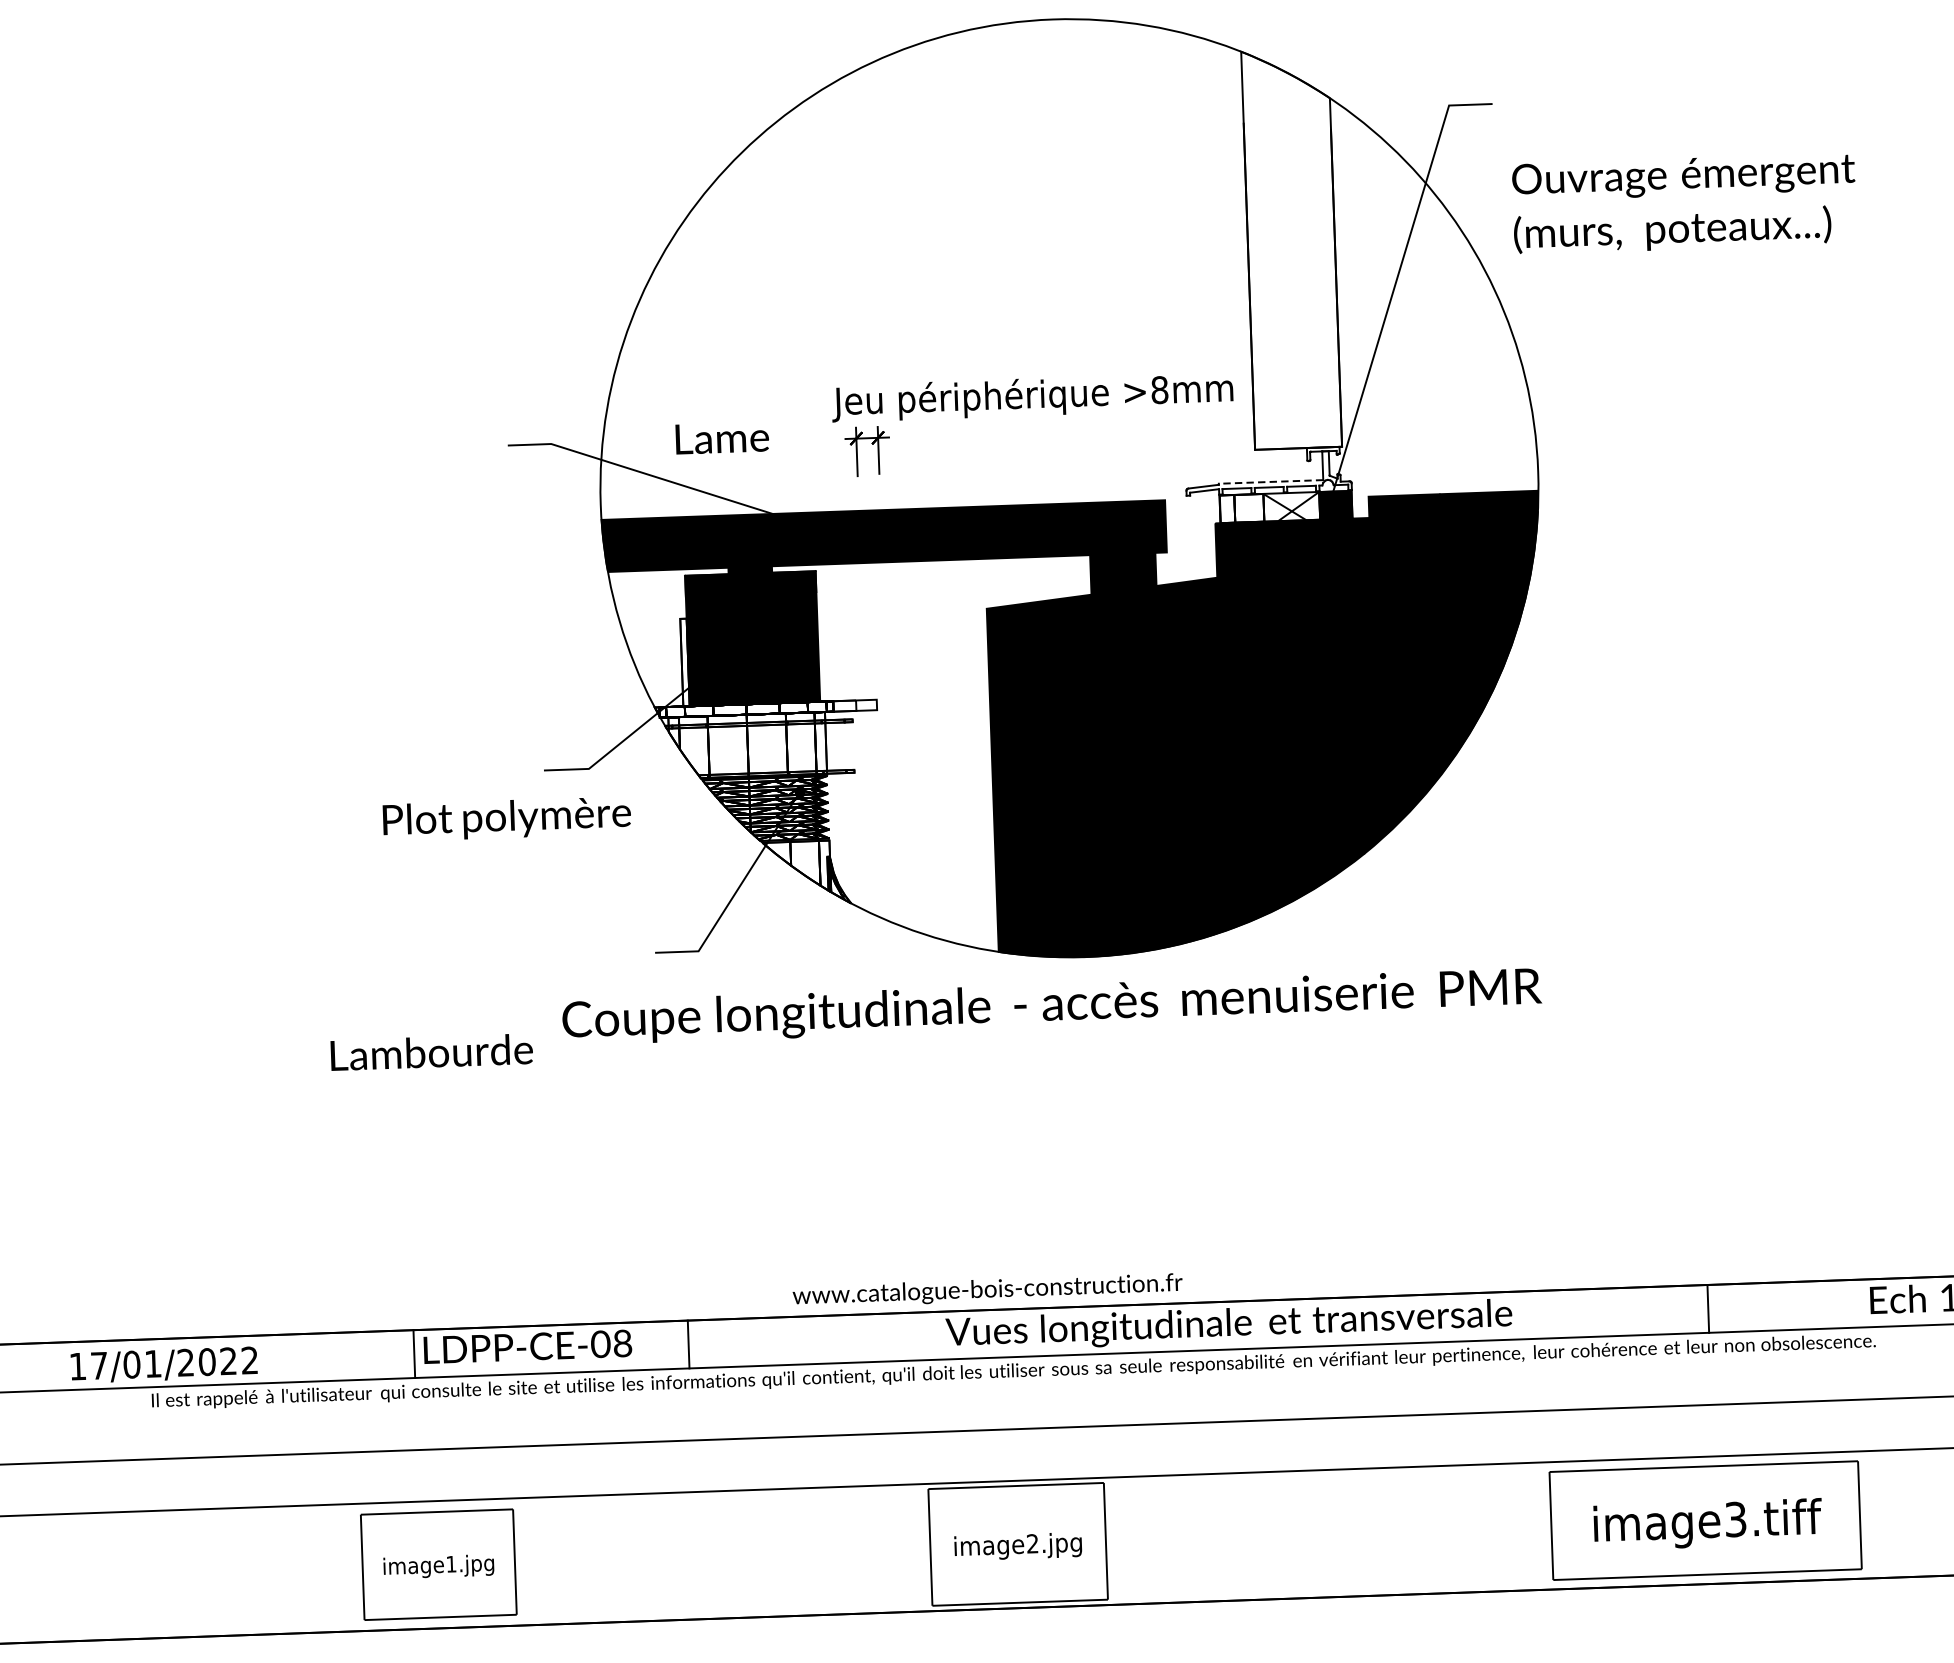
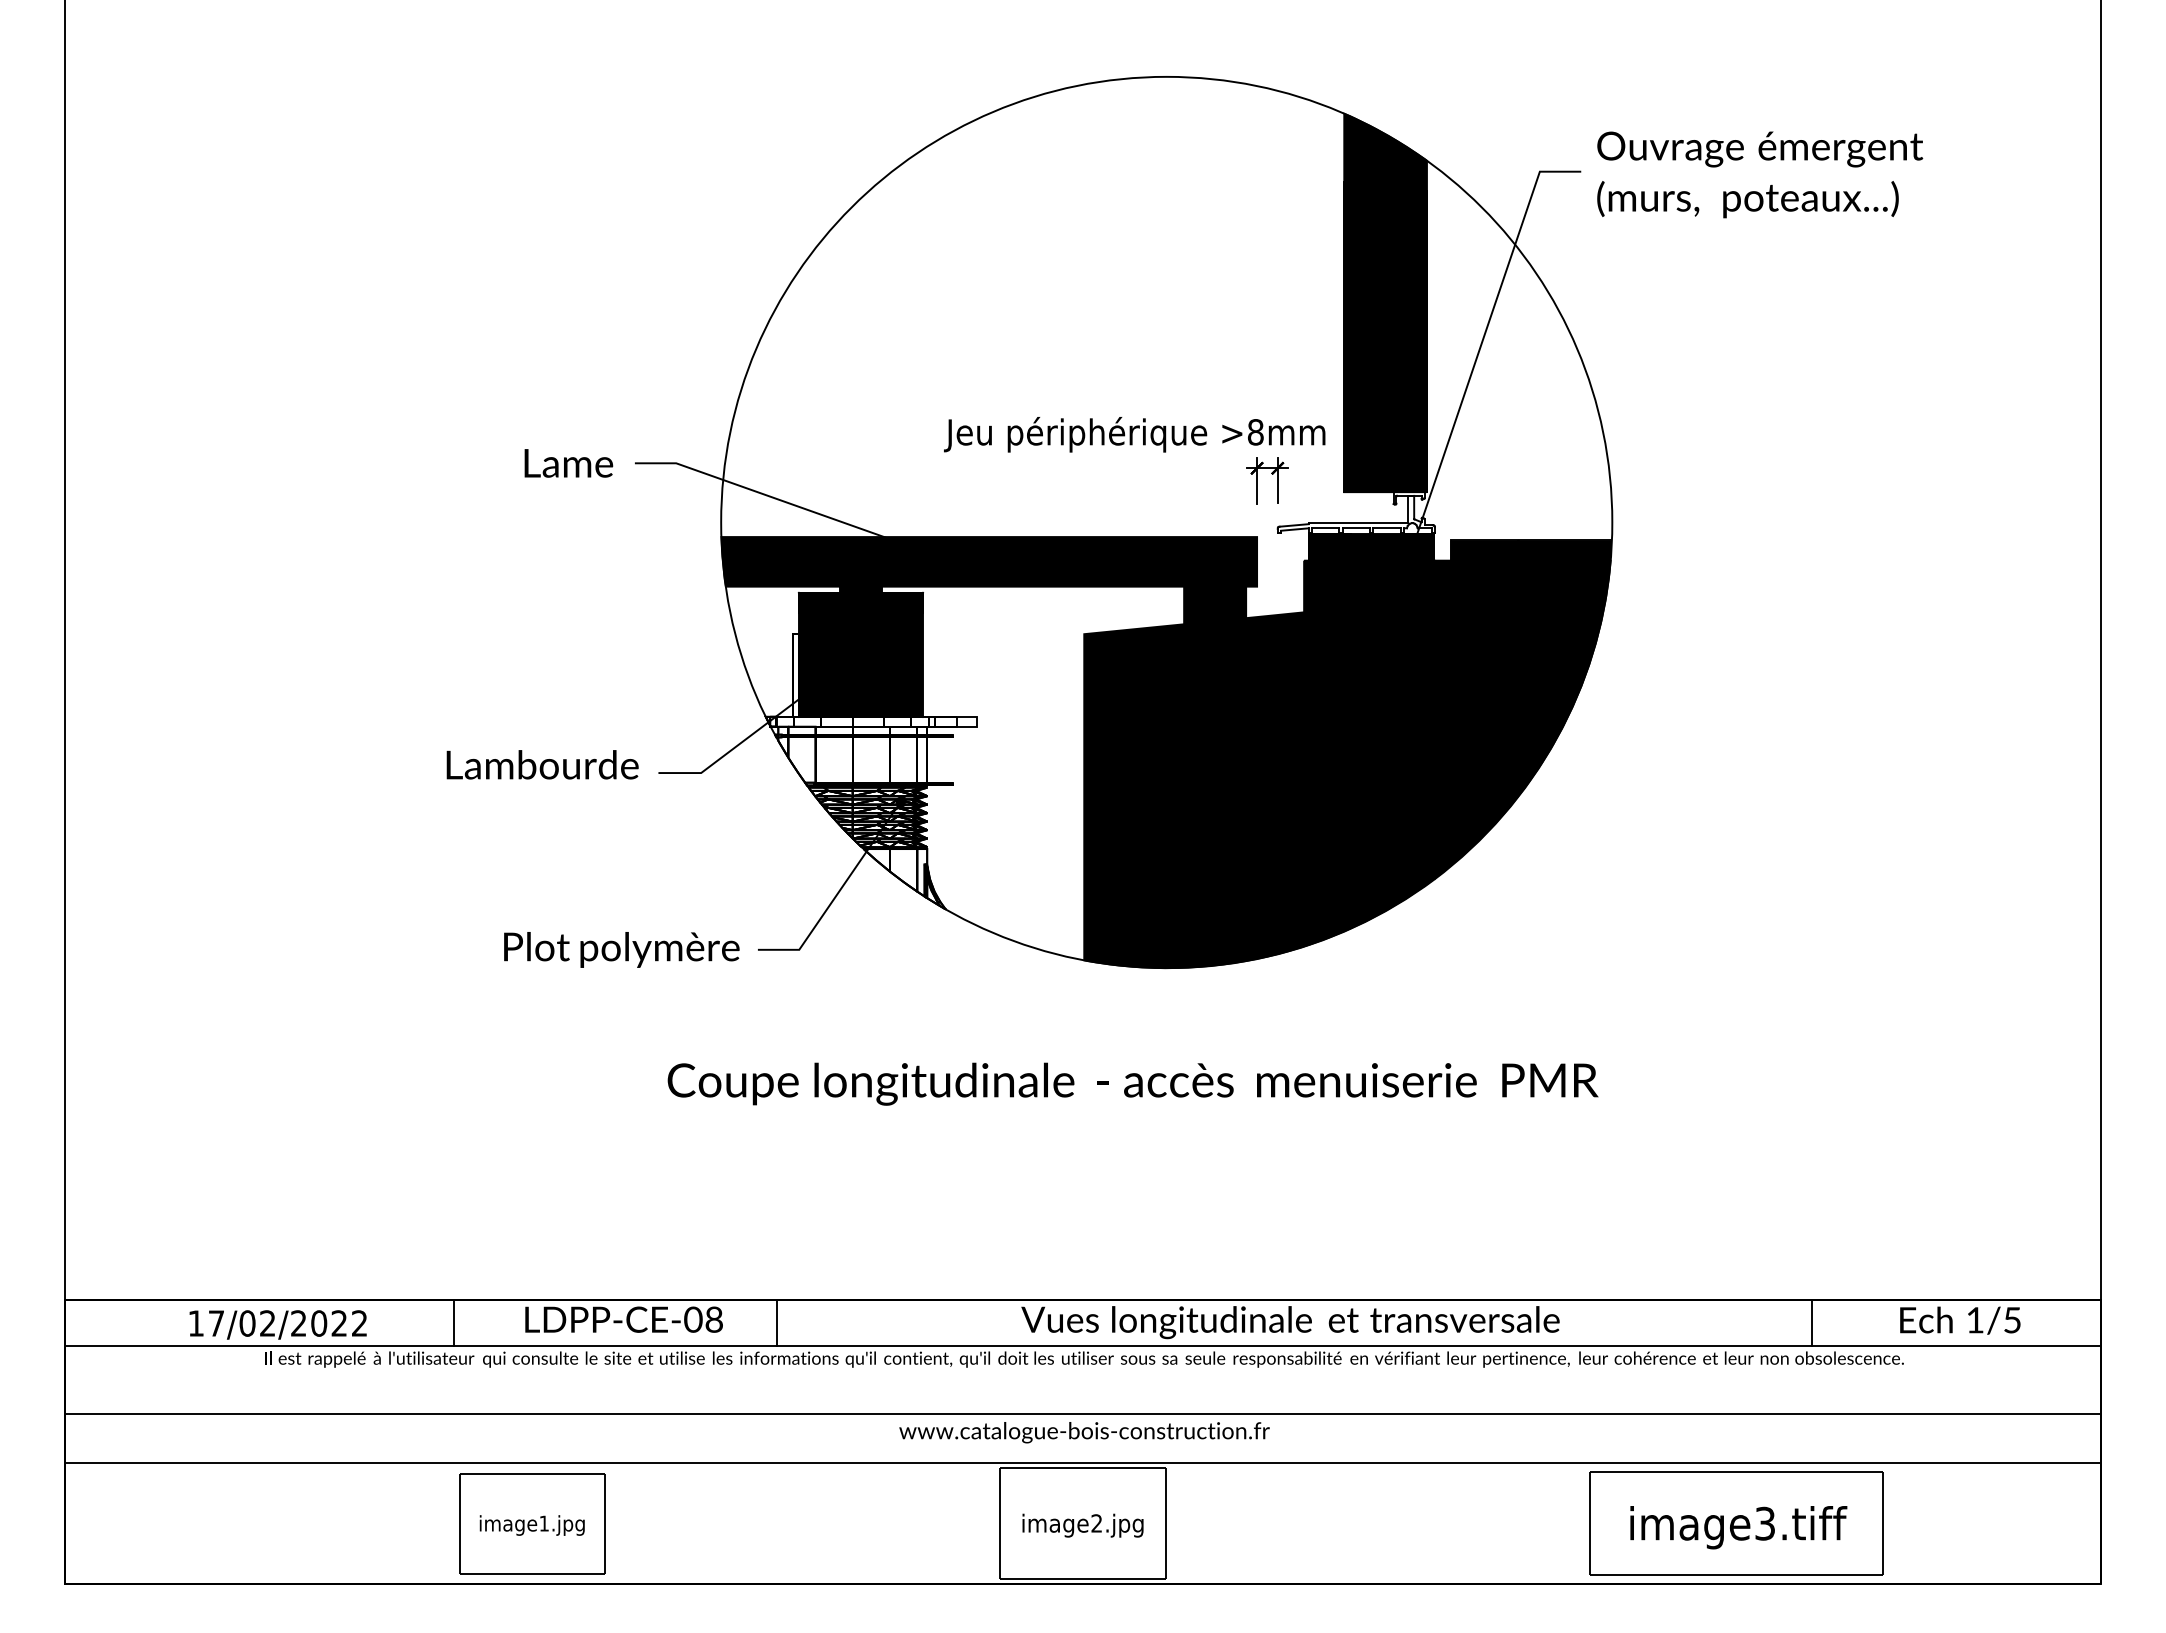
text: (1684, 203) -> (1760, 174), moved
fill: (1291, 248) -> (1385, 302), added
text: (722, 438) -> (568, 463), moved
part: (872, 444) -> (1272, 474), moved
line: (1271, 482) -> (1358, 523), dashed -> solid
fill: (1270, 507) -> (1356, 547), added
text: (506, 818) -> (621, 949), moved
text: (1051, 1006) -> (1132, 1083), moved
text: (431, 1051) -> (542, 764), moved
text: (987, 1290) -> (1084, 1432), moved
line: (1708, 1308) -> (1812, 1322), moved
line: (414, 1353) -> (454, 1322), moved
text: (152, 1363) -> (267, 1323), 17/01/2022 -> 17/02/2022

